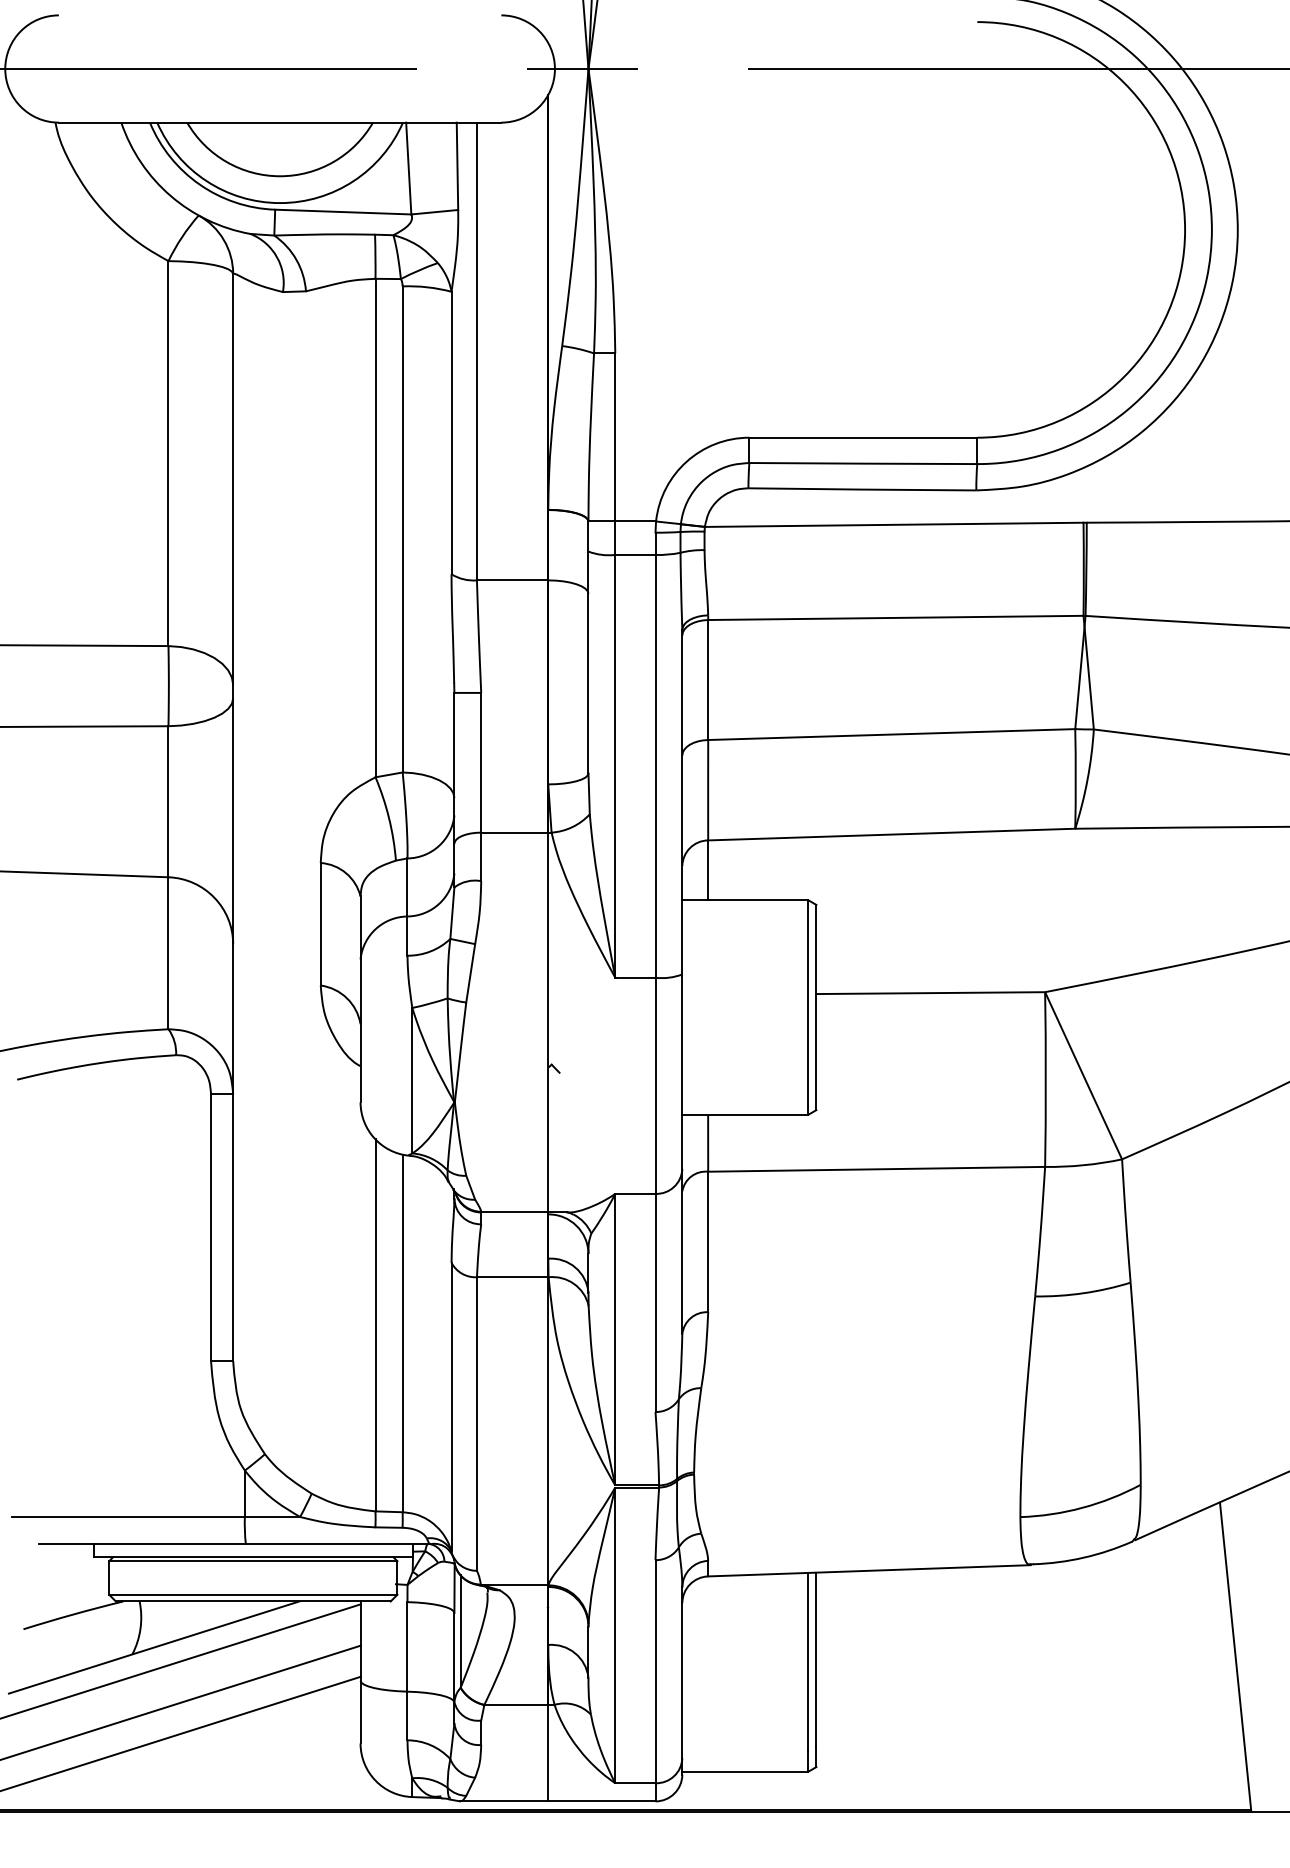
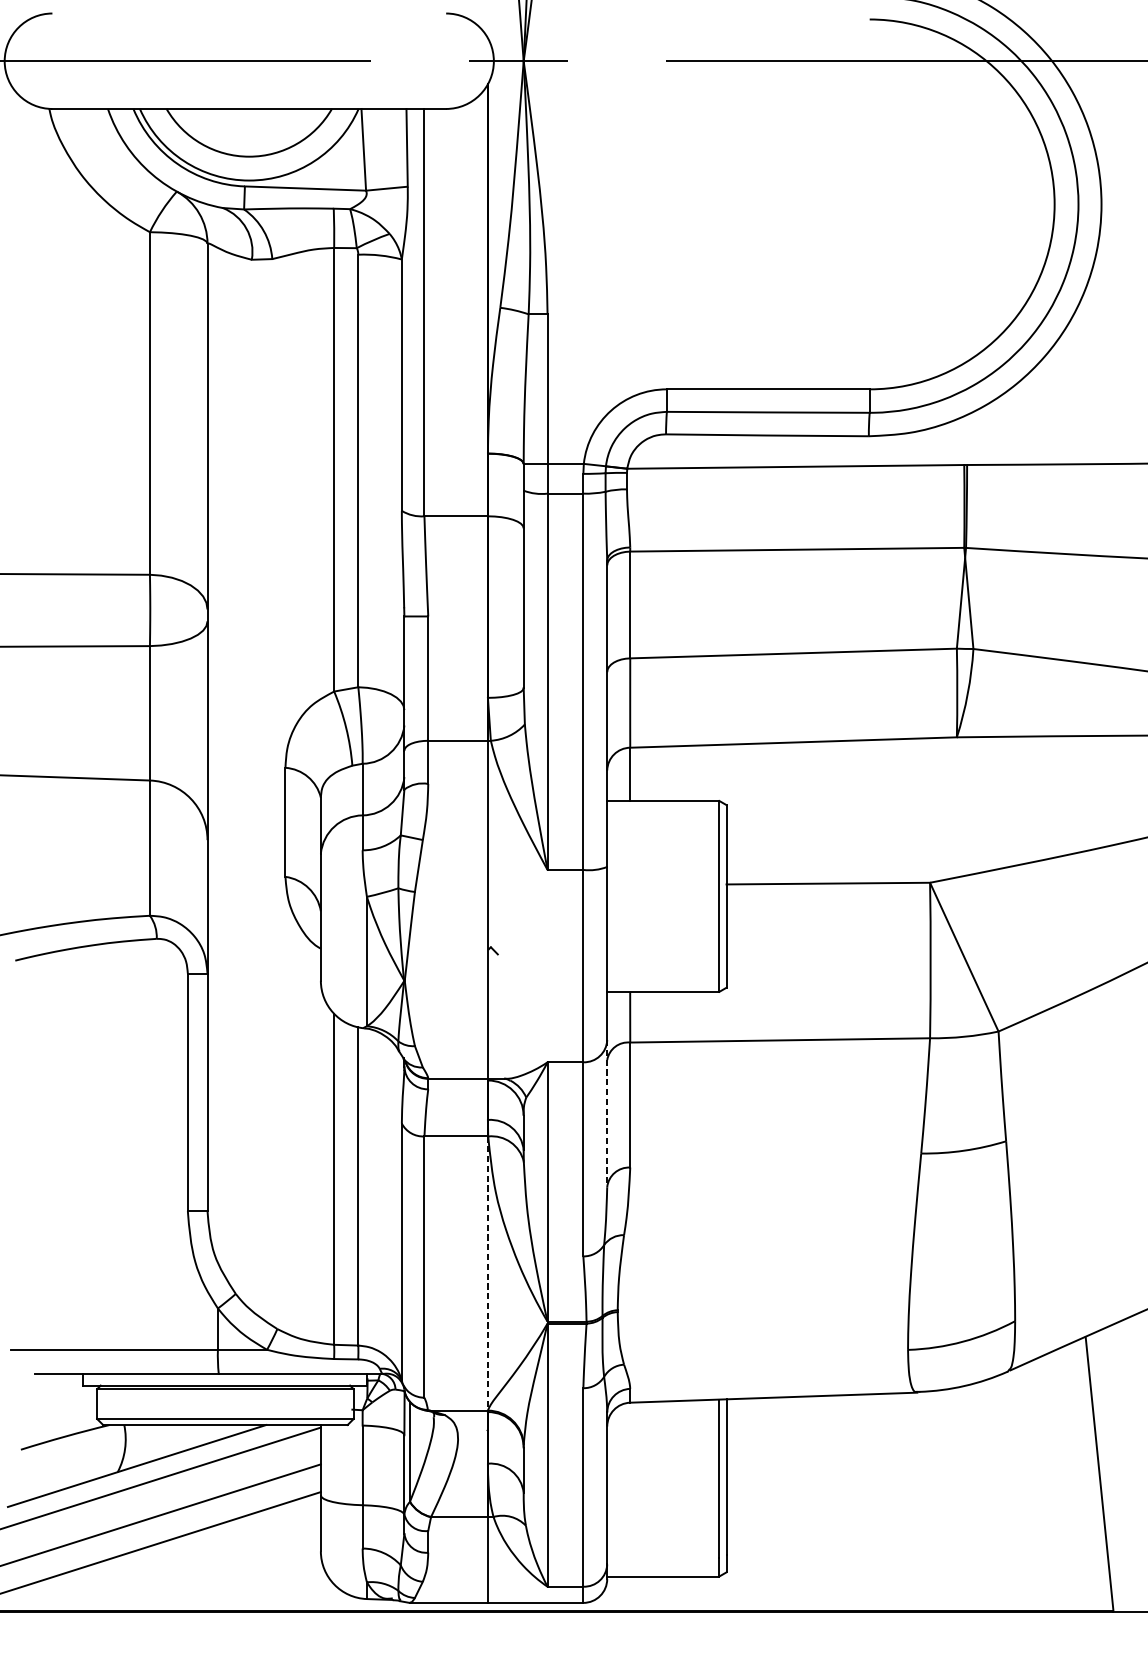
line: (682, 1251) -> (607, 1113), solid -> dashed
line: (548, 1431) -> (488, 1273), solid -> dashed

